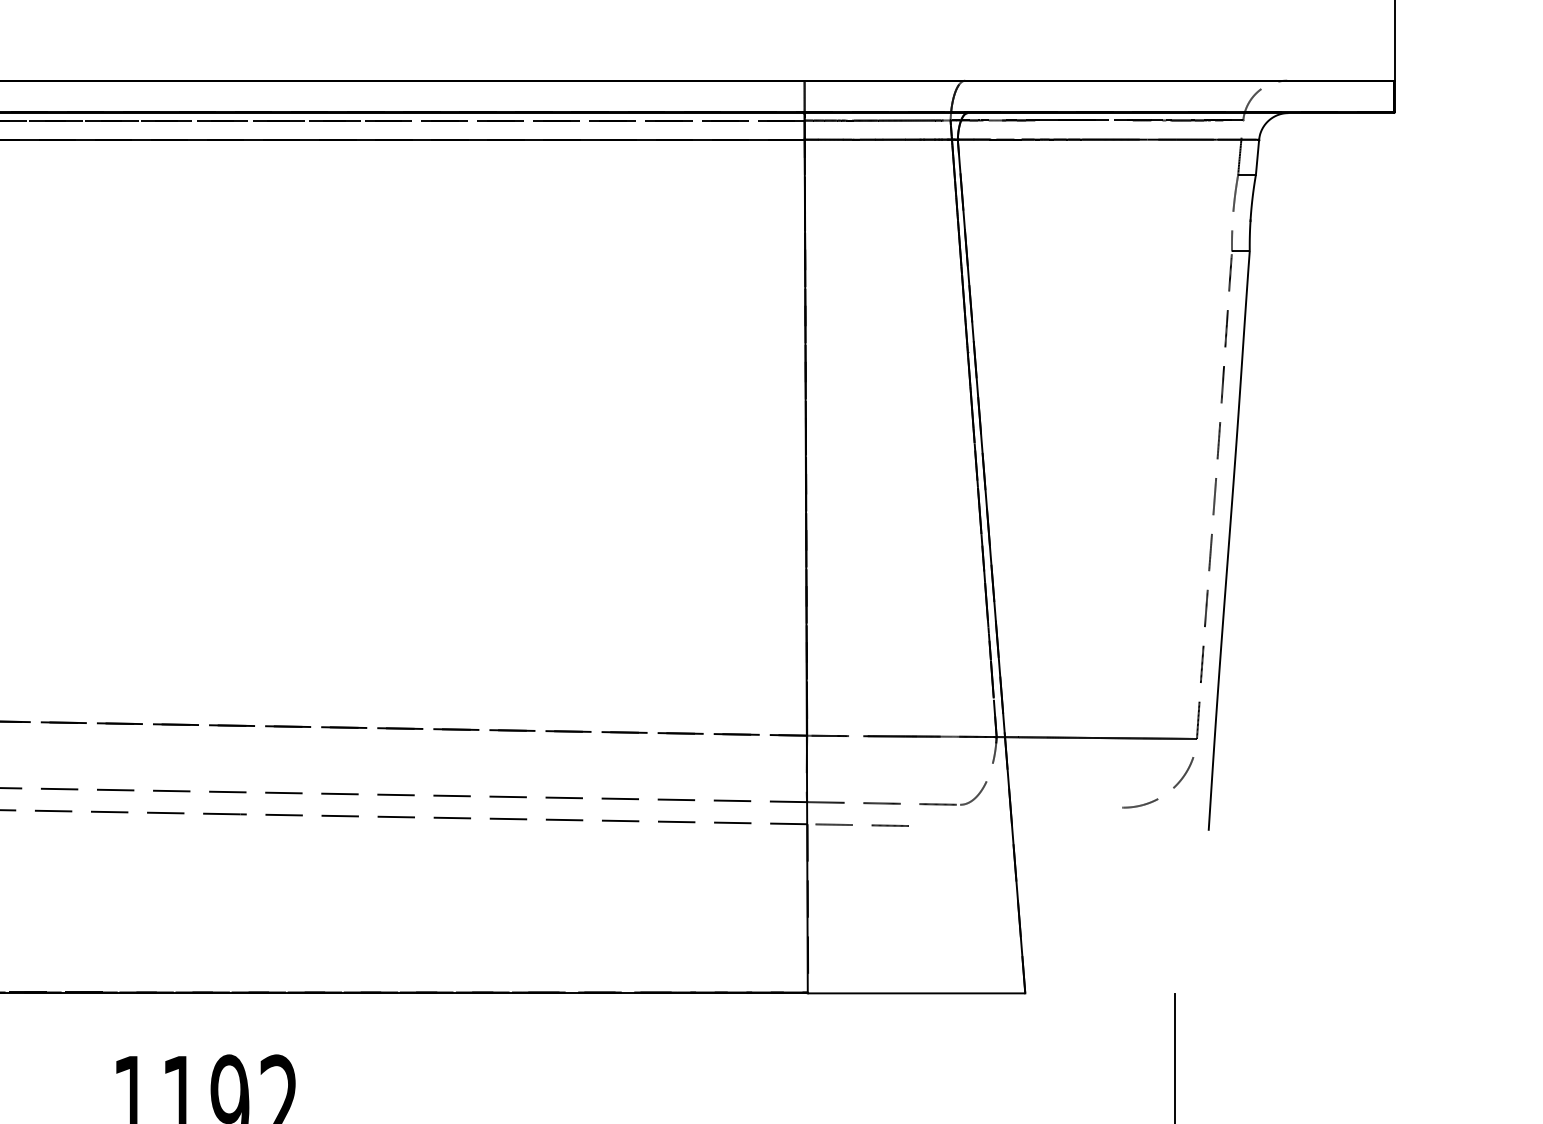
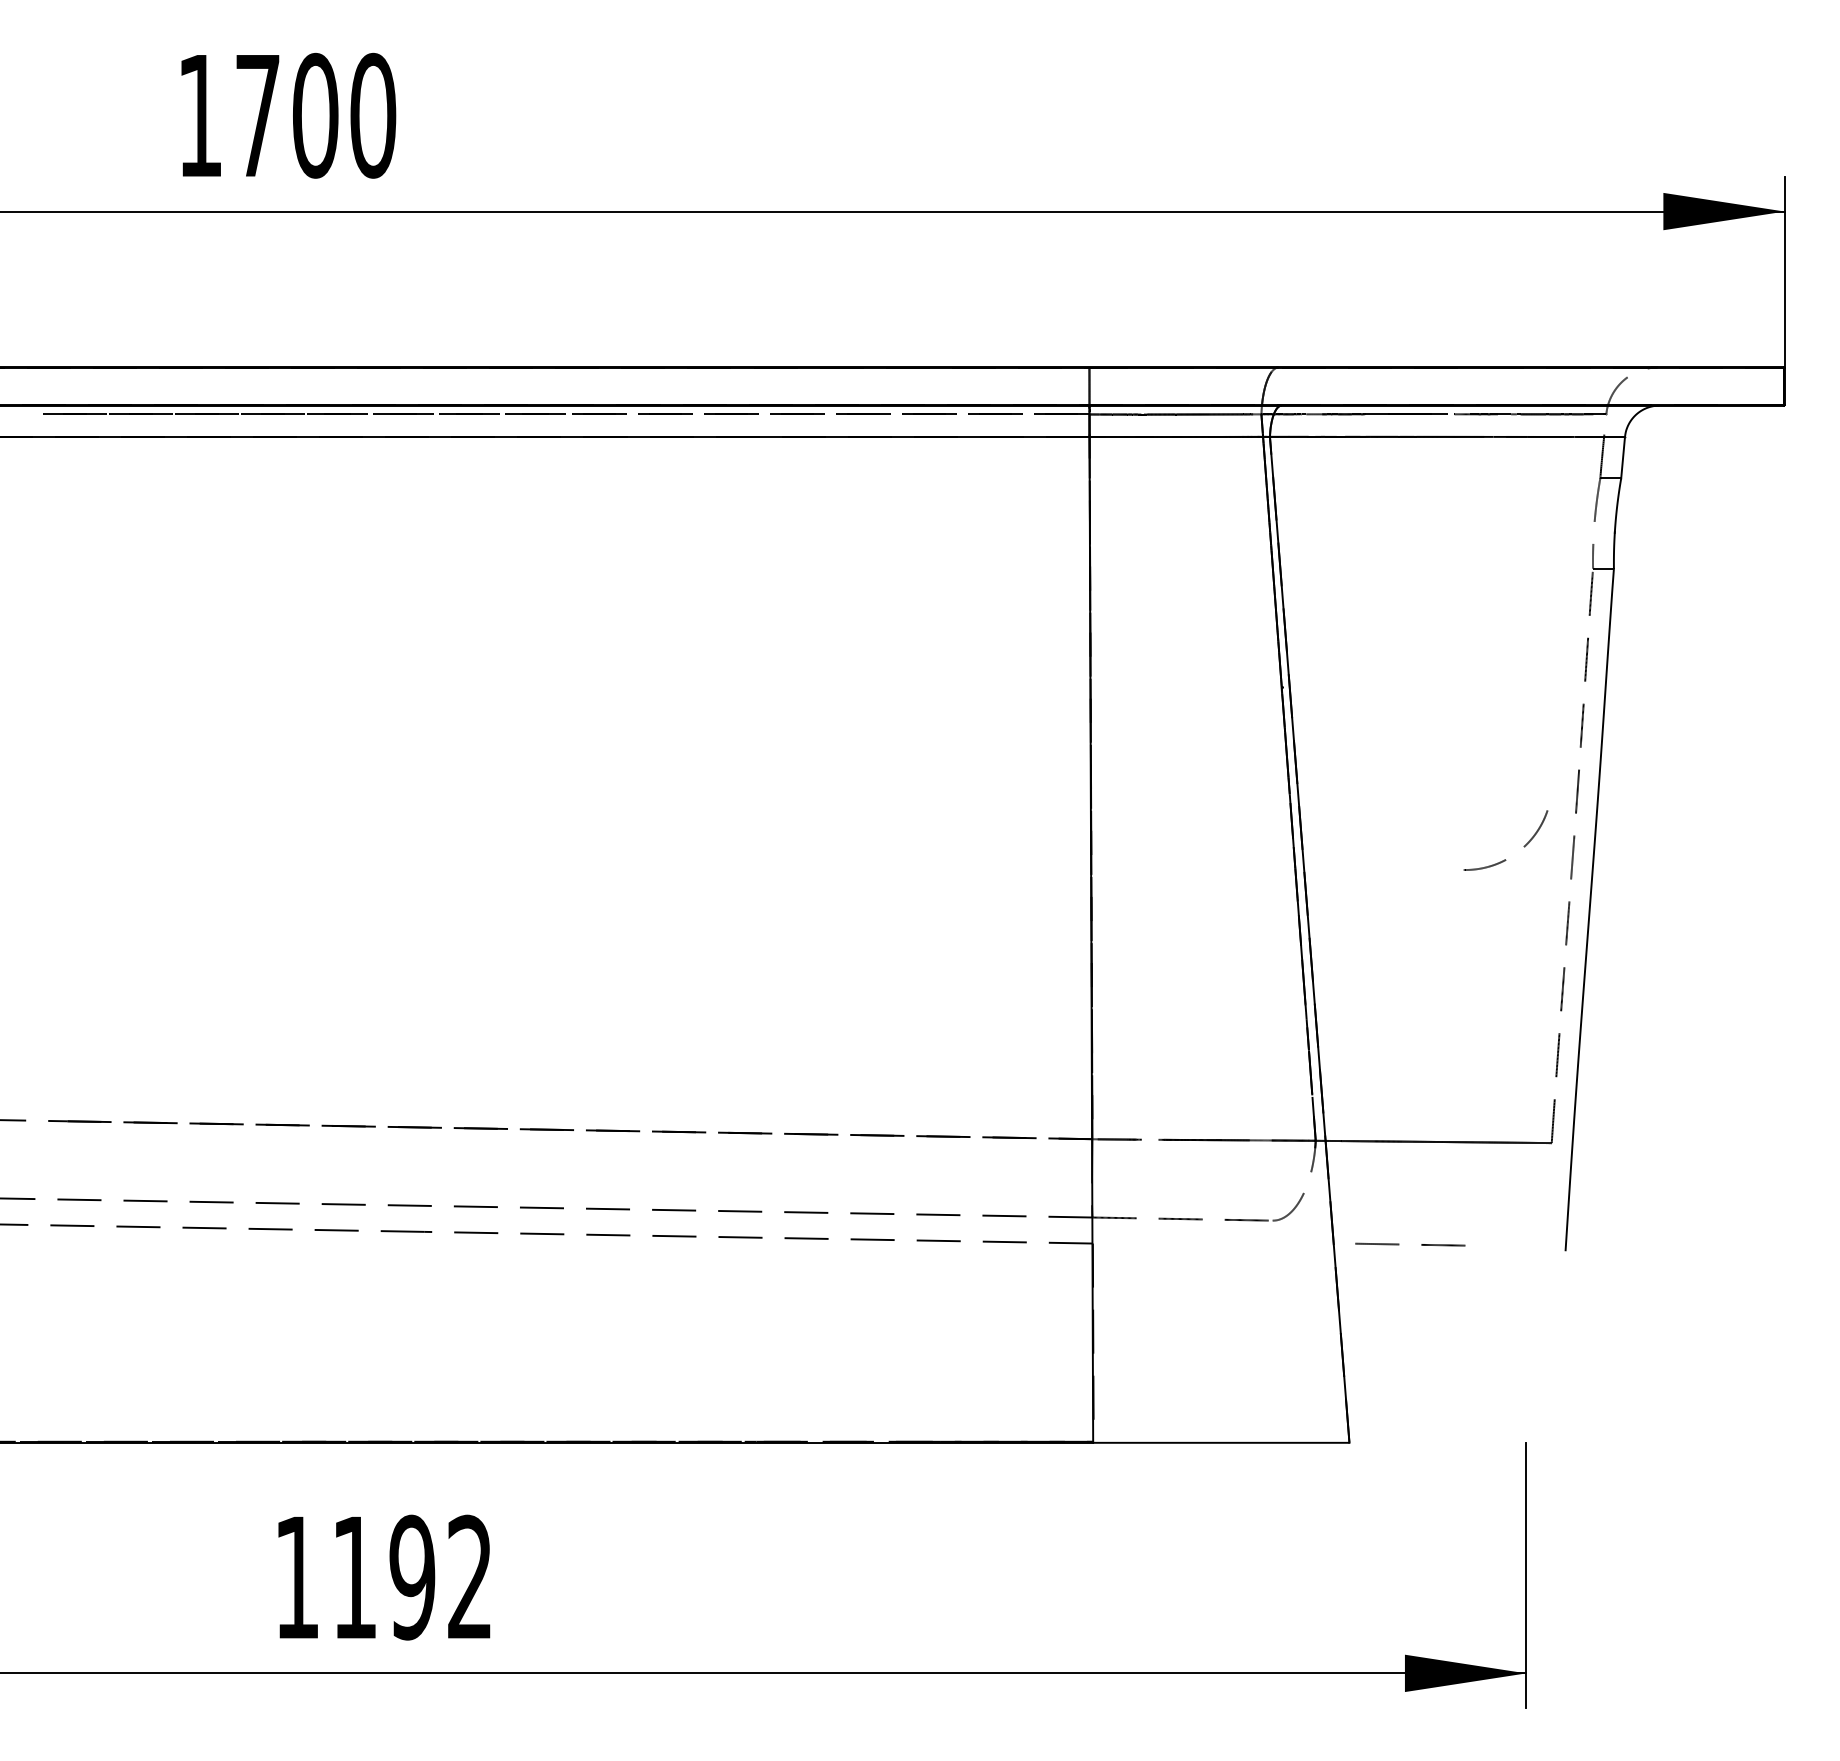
curve: (1173, 787) -> (1523, 846), moved
curve: (853, 825) -> (1399, 1244), moved

